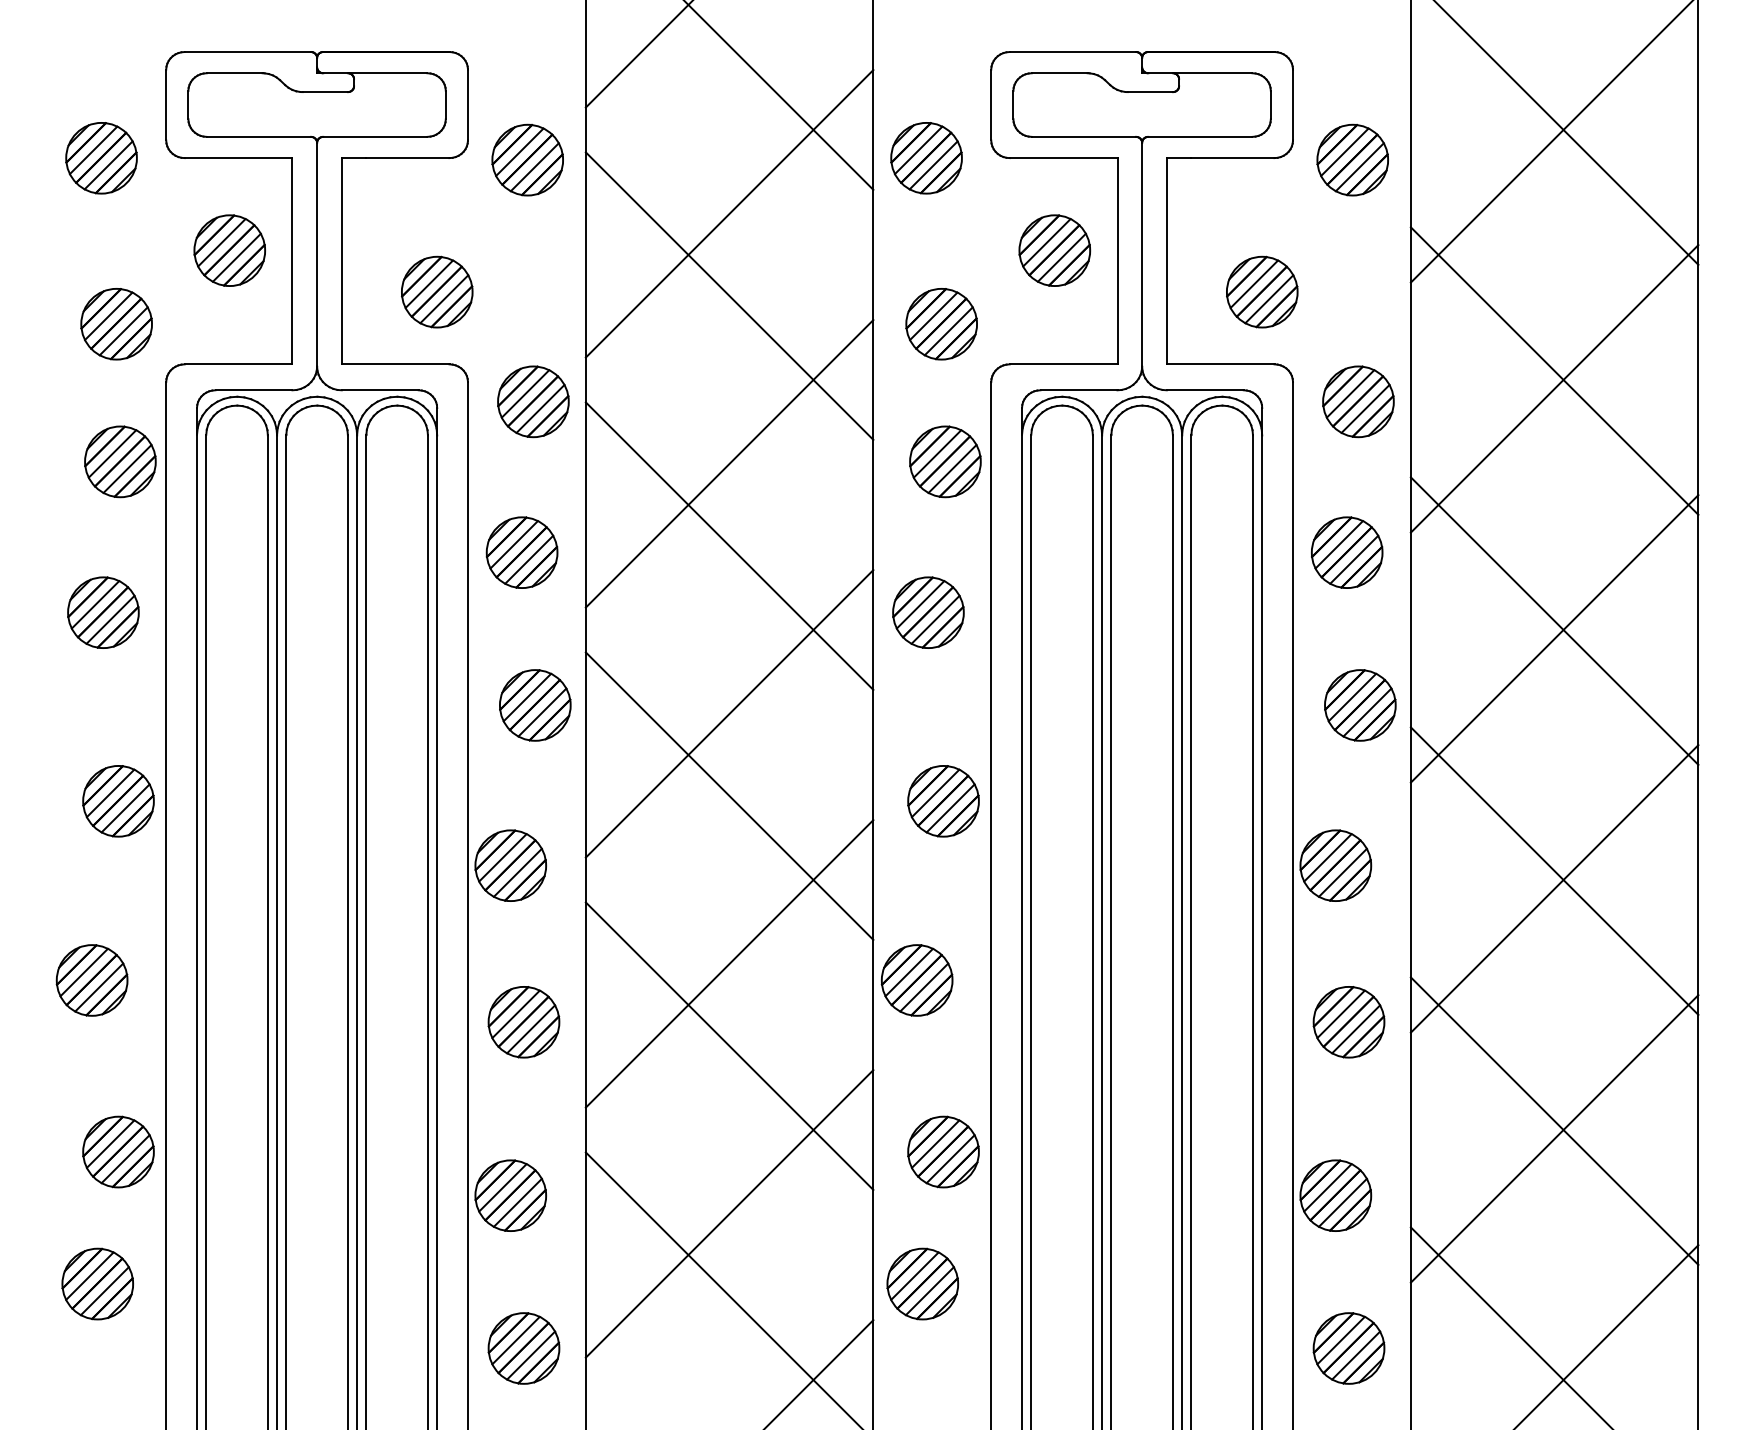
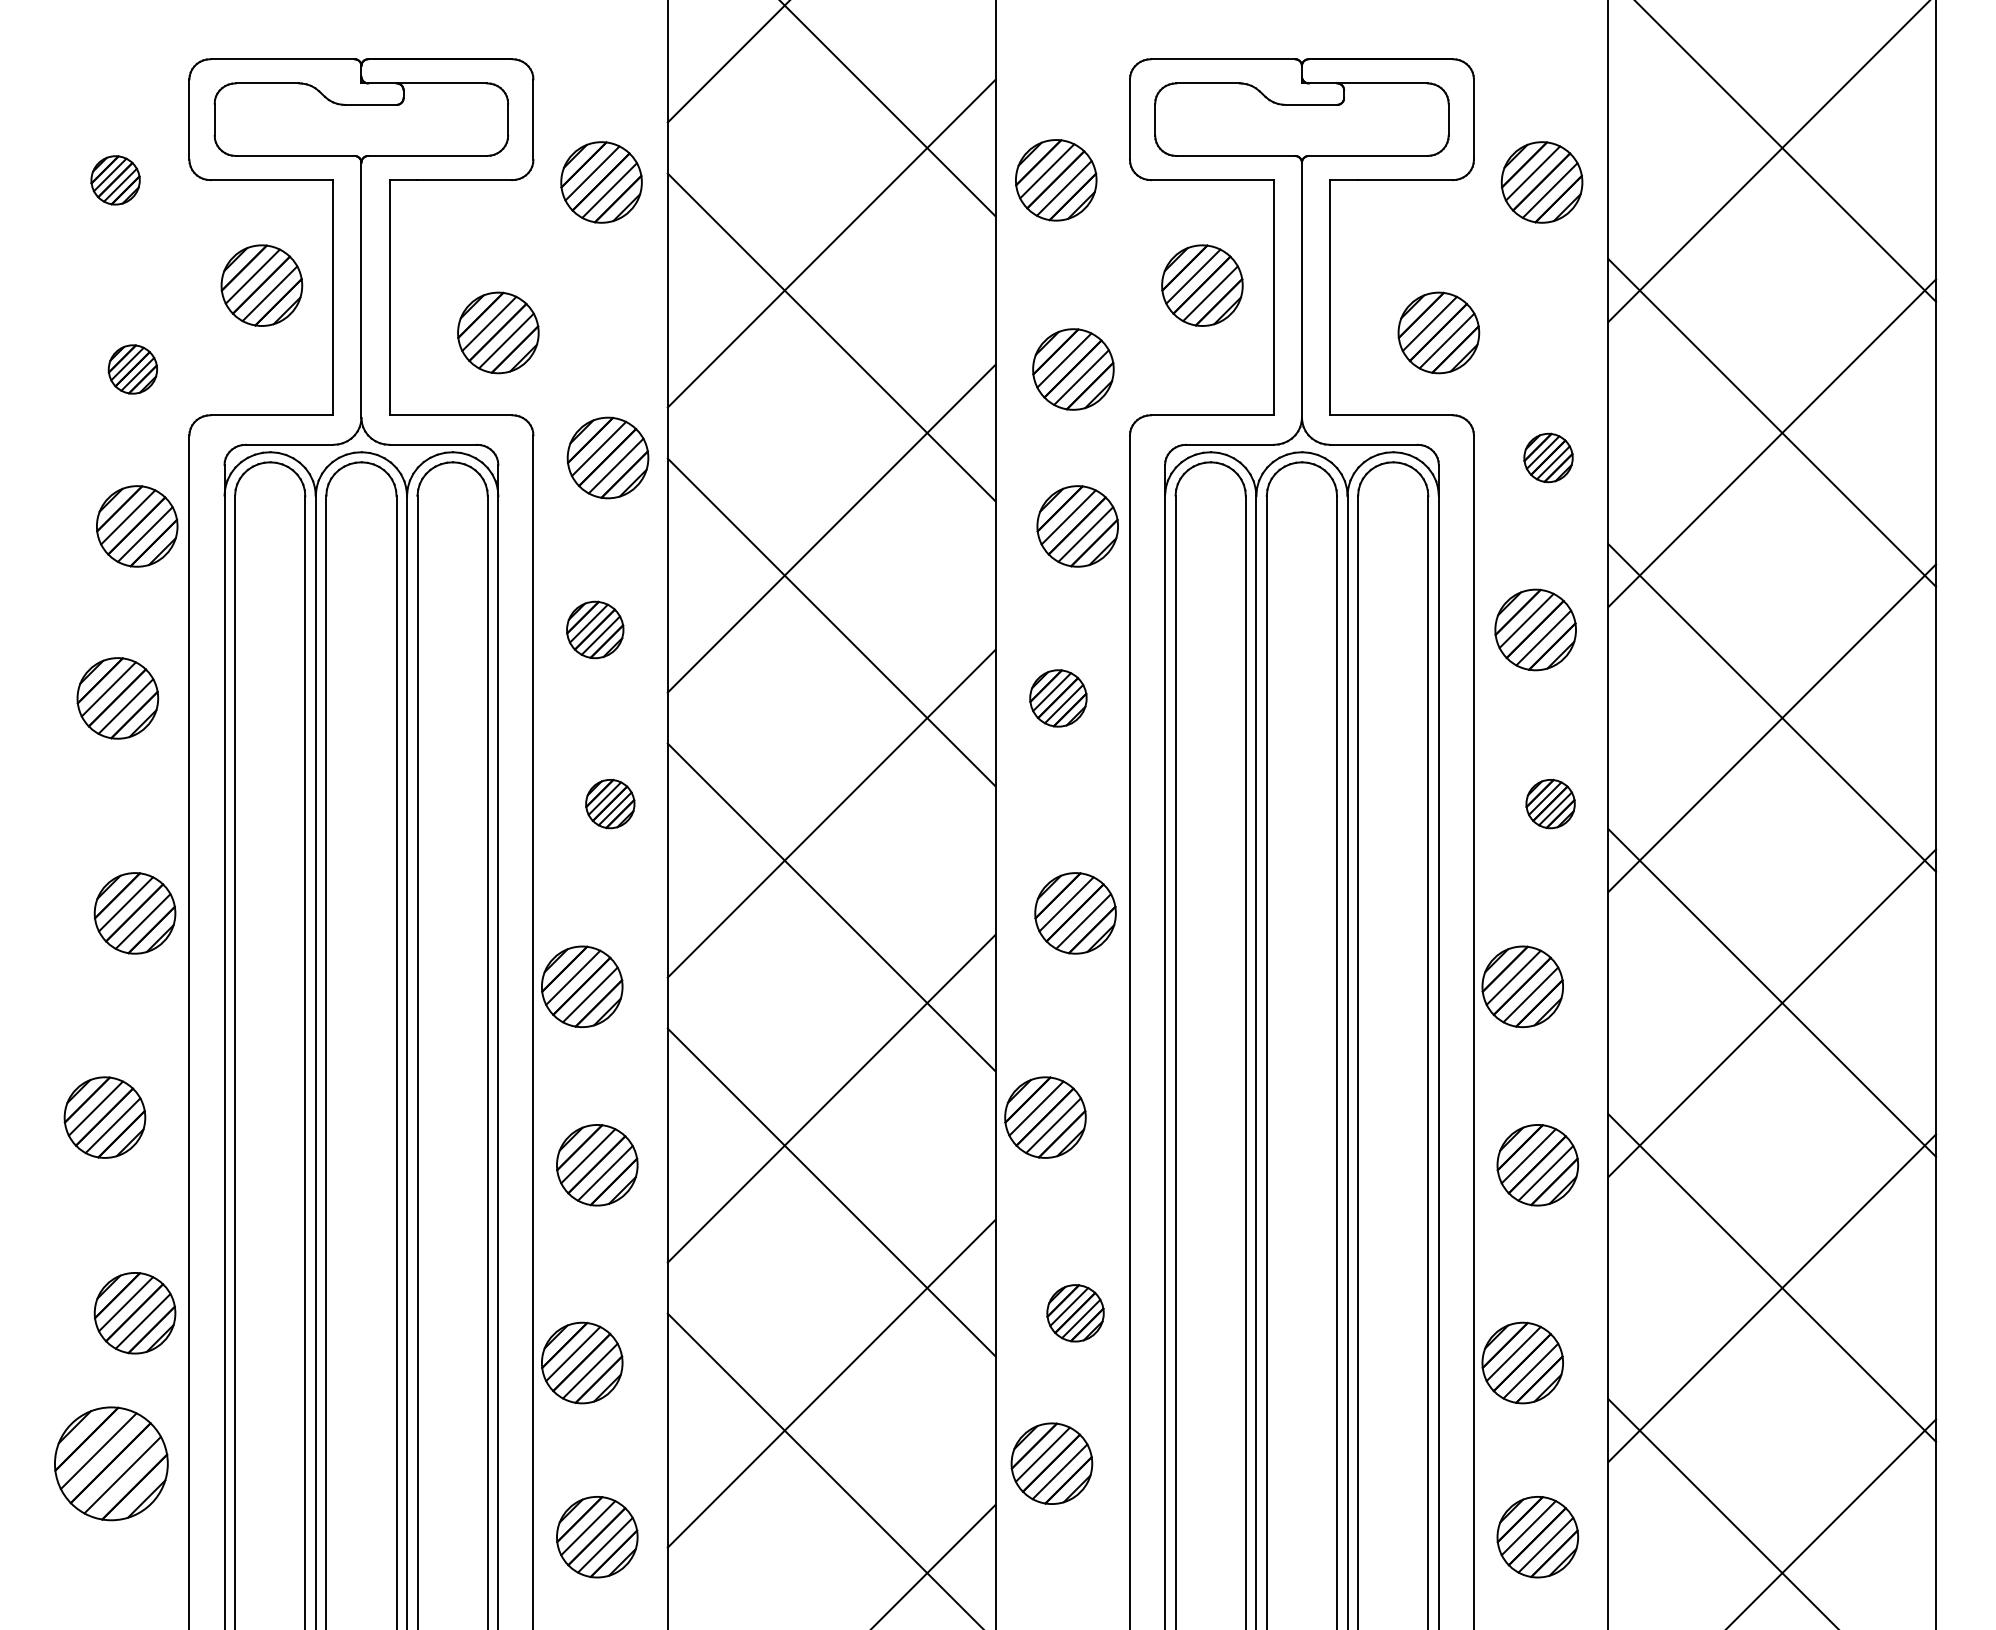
part: (101, 158) -> (115, 180), size x0.6
part: (116, 324) -> (132, 369), size x0.6
part: (1358, 401) -> (1548, 457), size x0.6
part: (522, 552) -> (595, 629), size x0.7
part: (928, 612) -> (1058, 698), size x0.7
part: (535, 704) -> (610, 803), size x0.6
part: (1360, 704) -> (1550, 803), size x0.6
part: (943, 1152) -> (1075, 1313), size x0.7
part: (97, 1283) -> (111, 1463), size x1.4

